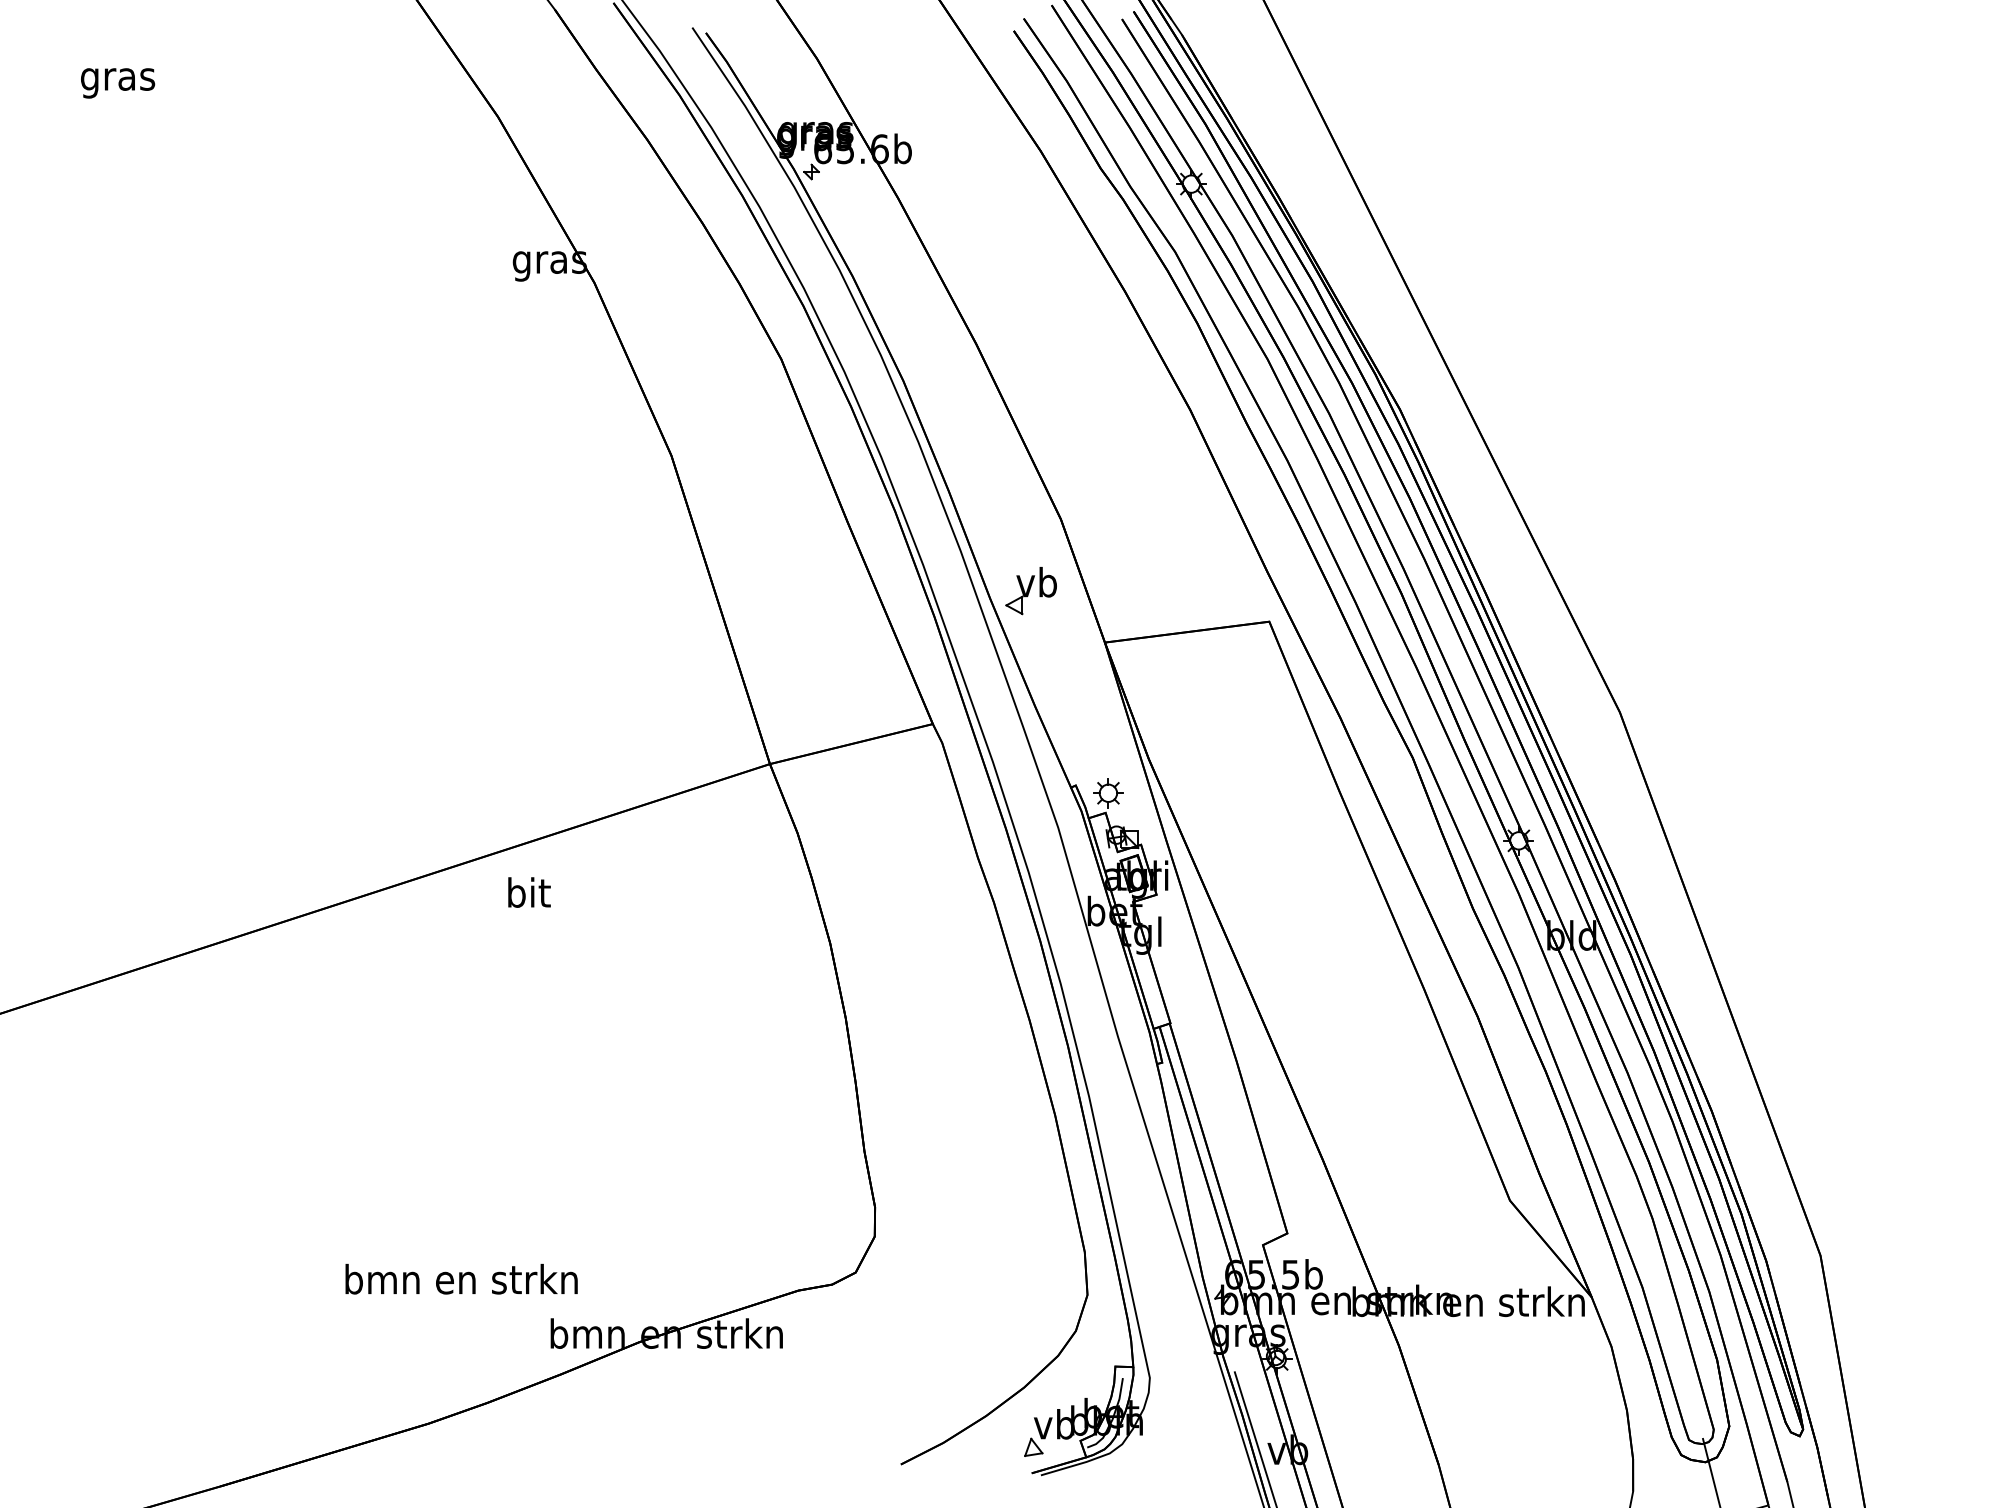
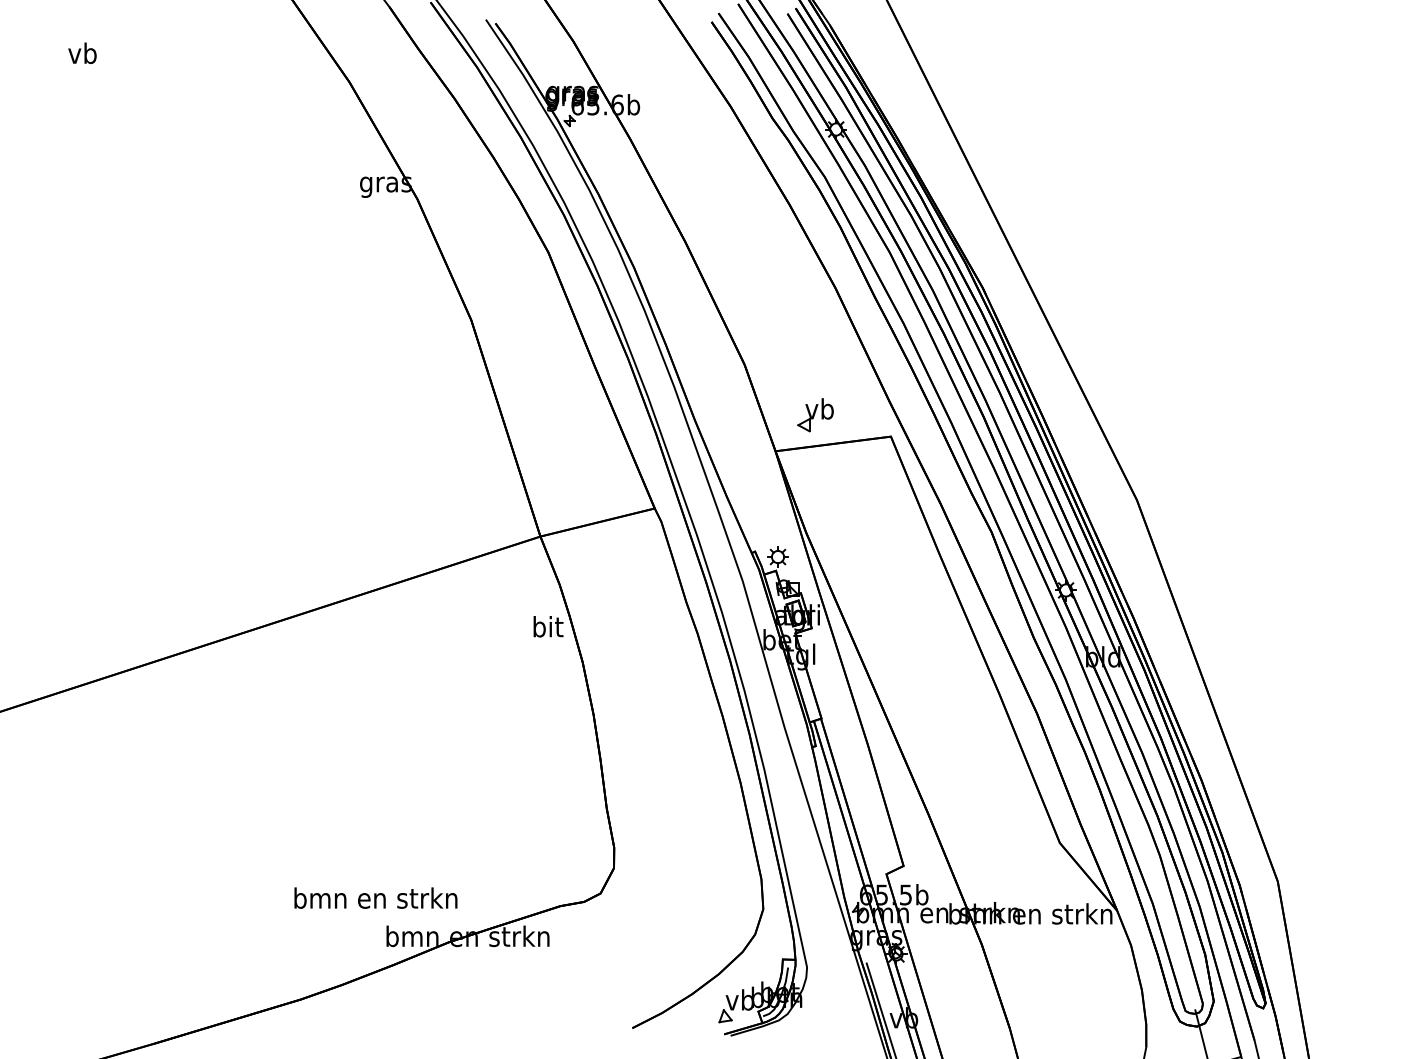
text: (118, 79) -> (83, 56), gras -> vb
part: (1030, 591) -> (815, 415), moved
text: (529, 892) -> (548, 626), moved
text: (461, 1279) -> (375, 898), moved

